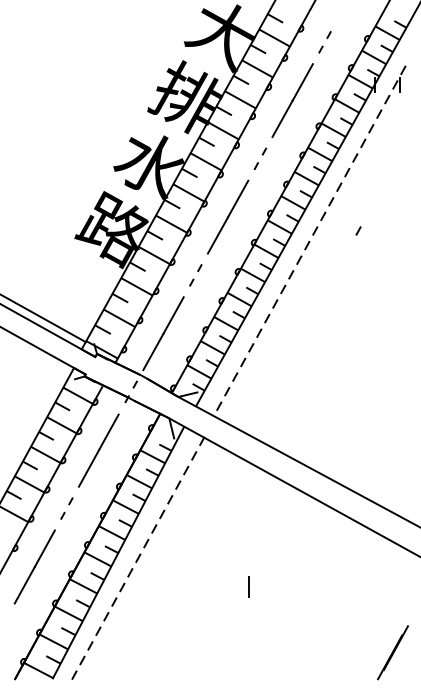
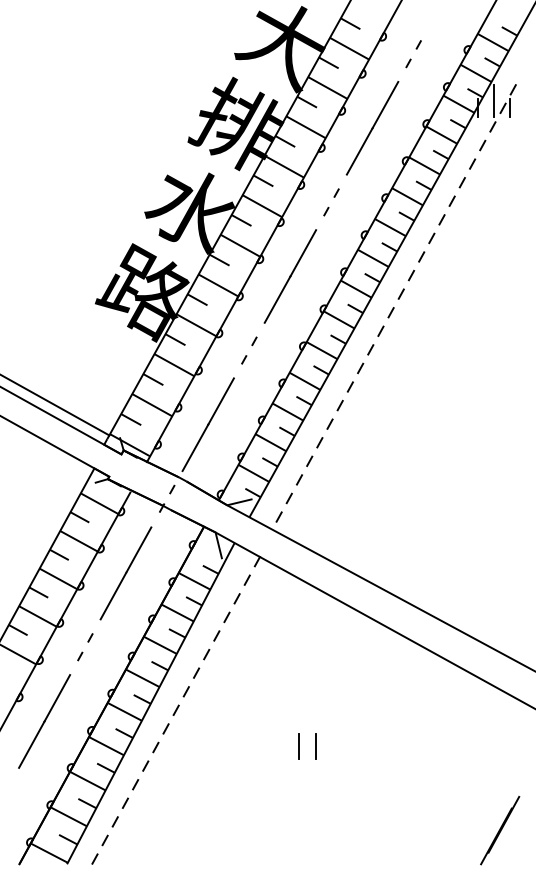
line: (387, 78) -> (493, 100), added
line: (357, 230) -> (455, 293), removed
line: (235, 586) -> (299, 746), added

